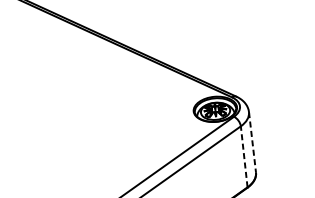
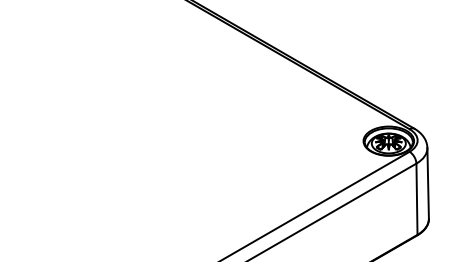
line: (252, 142) -> (428, 183), dashed -> solid
line: (243, 157) -> (416, 199), dashed -> solid

